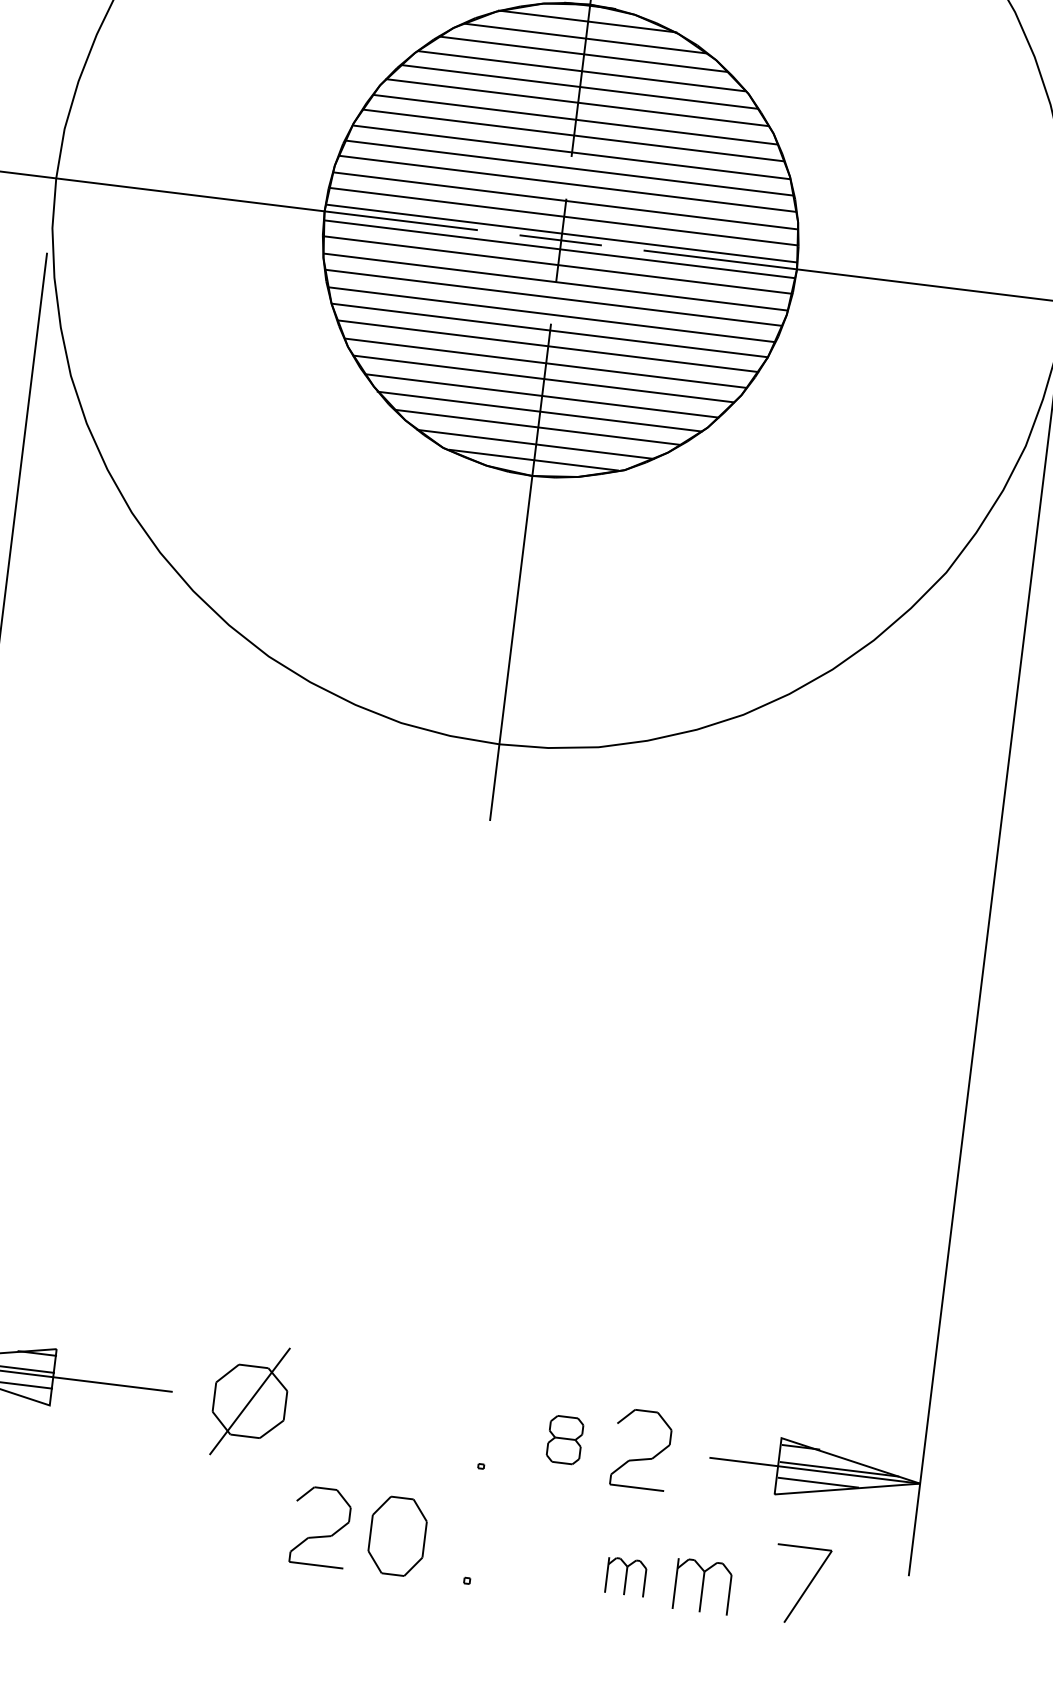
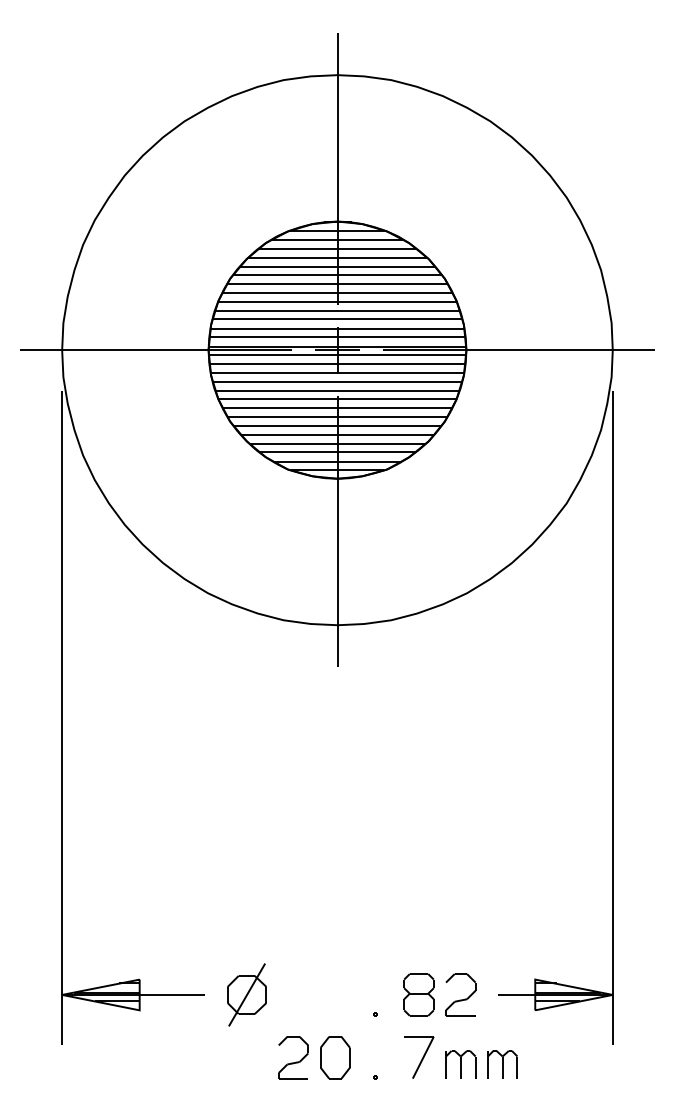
part: (564, 1439) -> (418, 994), size x1.67
part: (625, 1576) -> (460, 1064), size x1.43
part: (801, 1585) -> (419, 1057), moved

